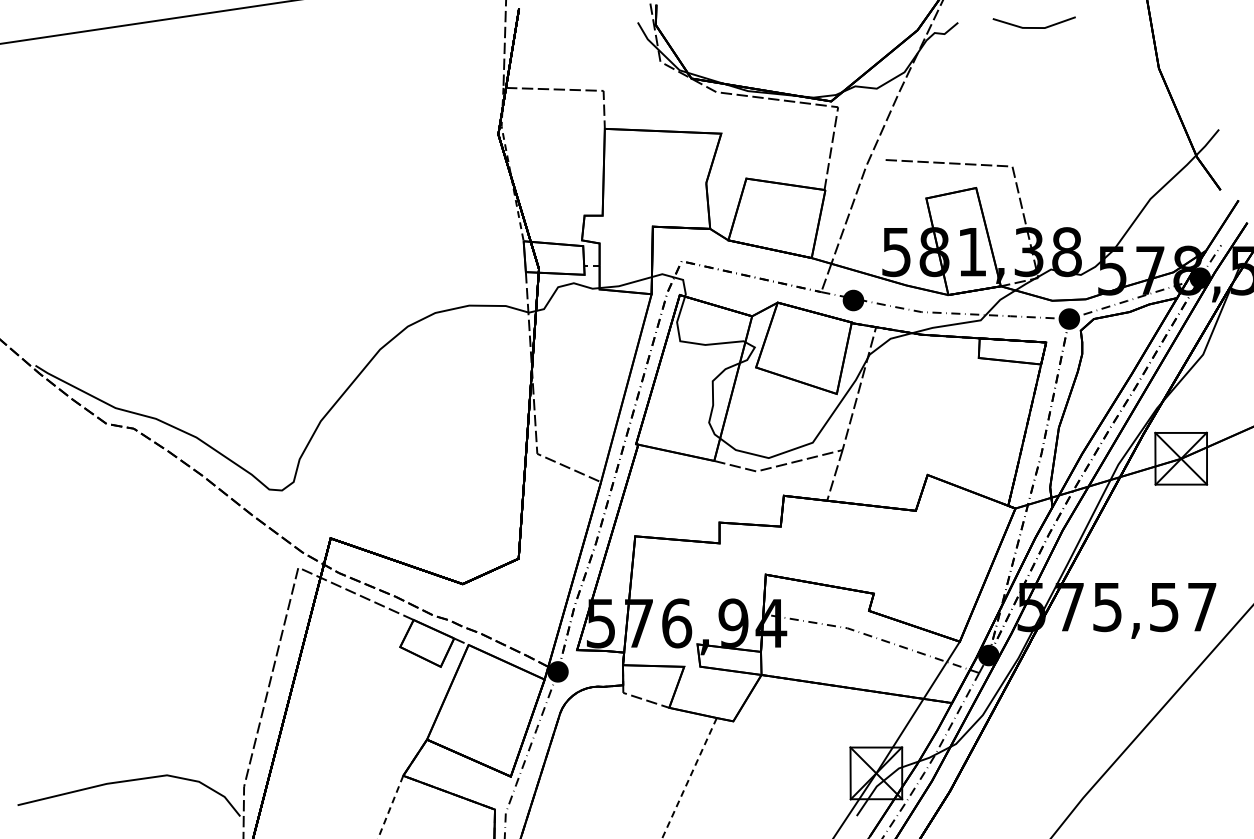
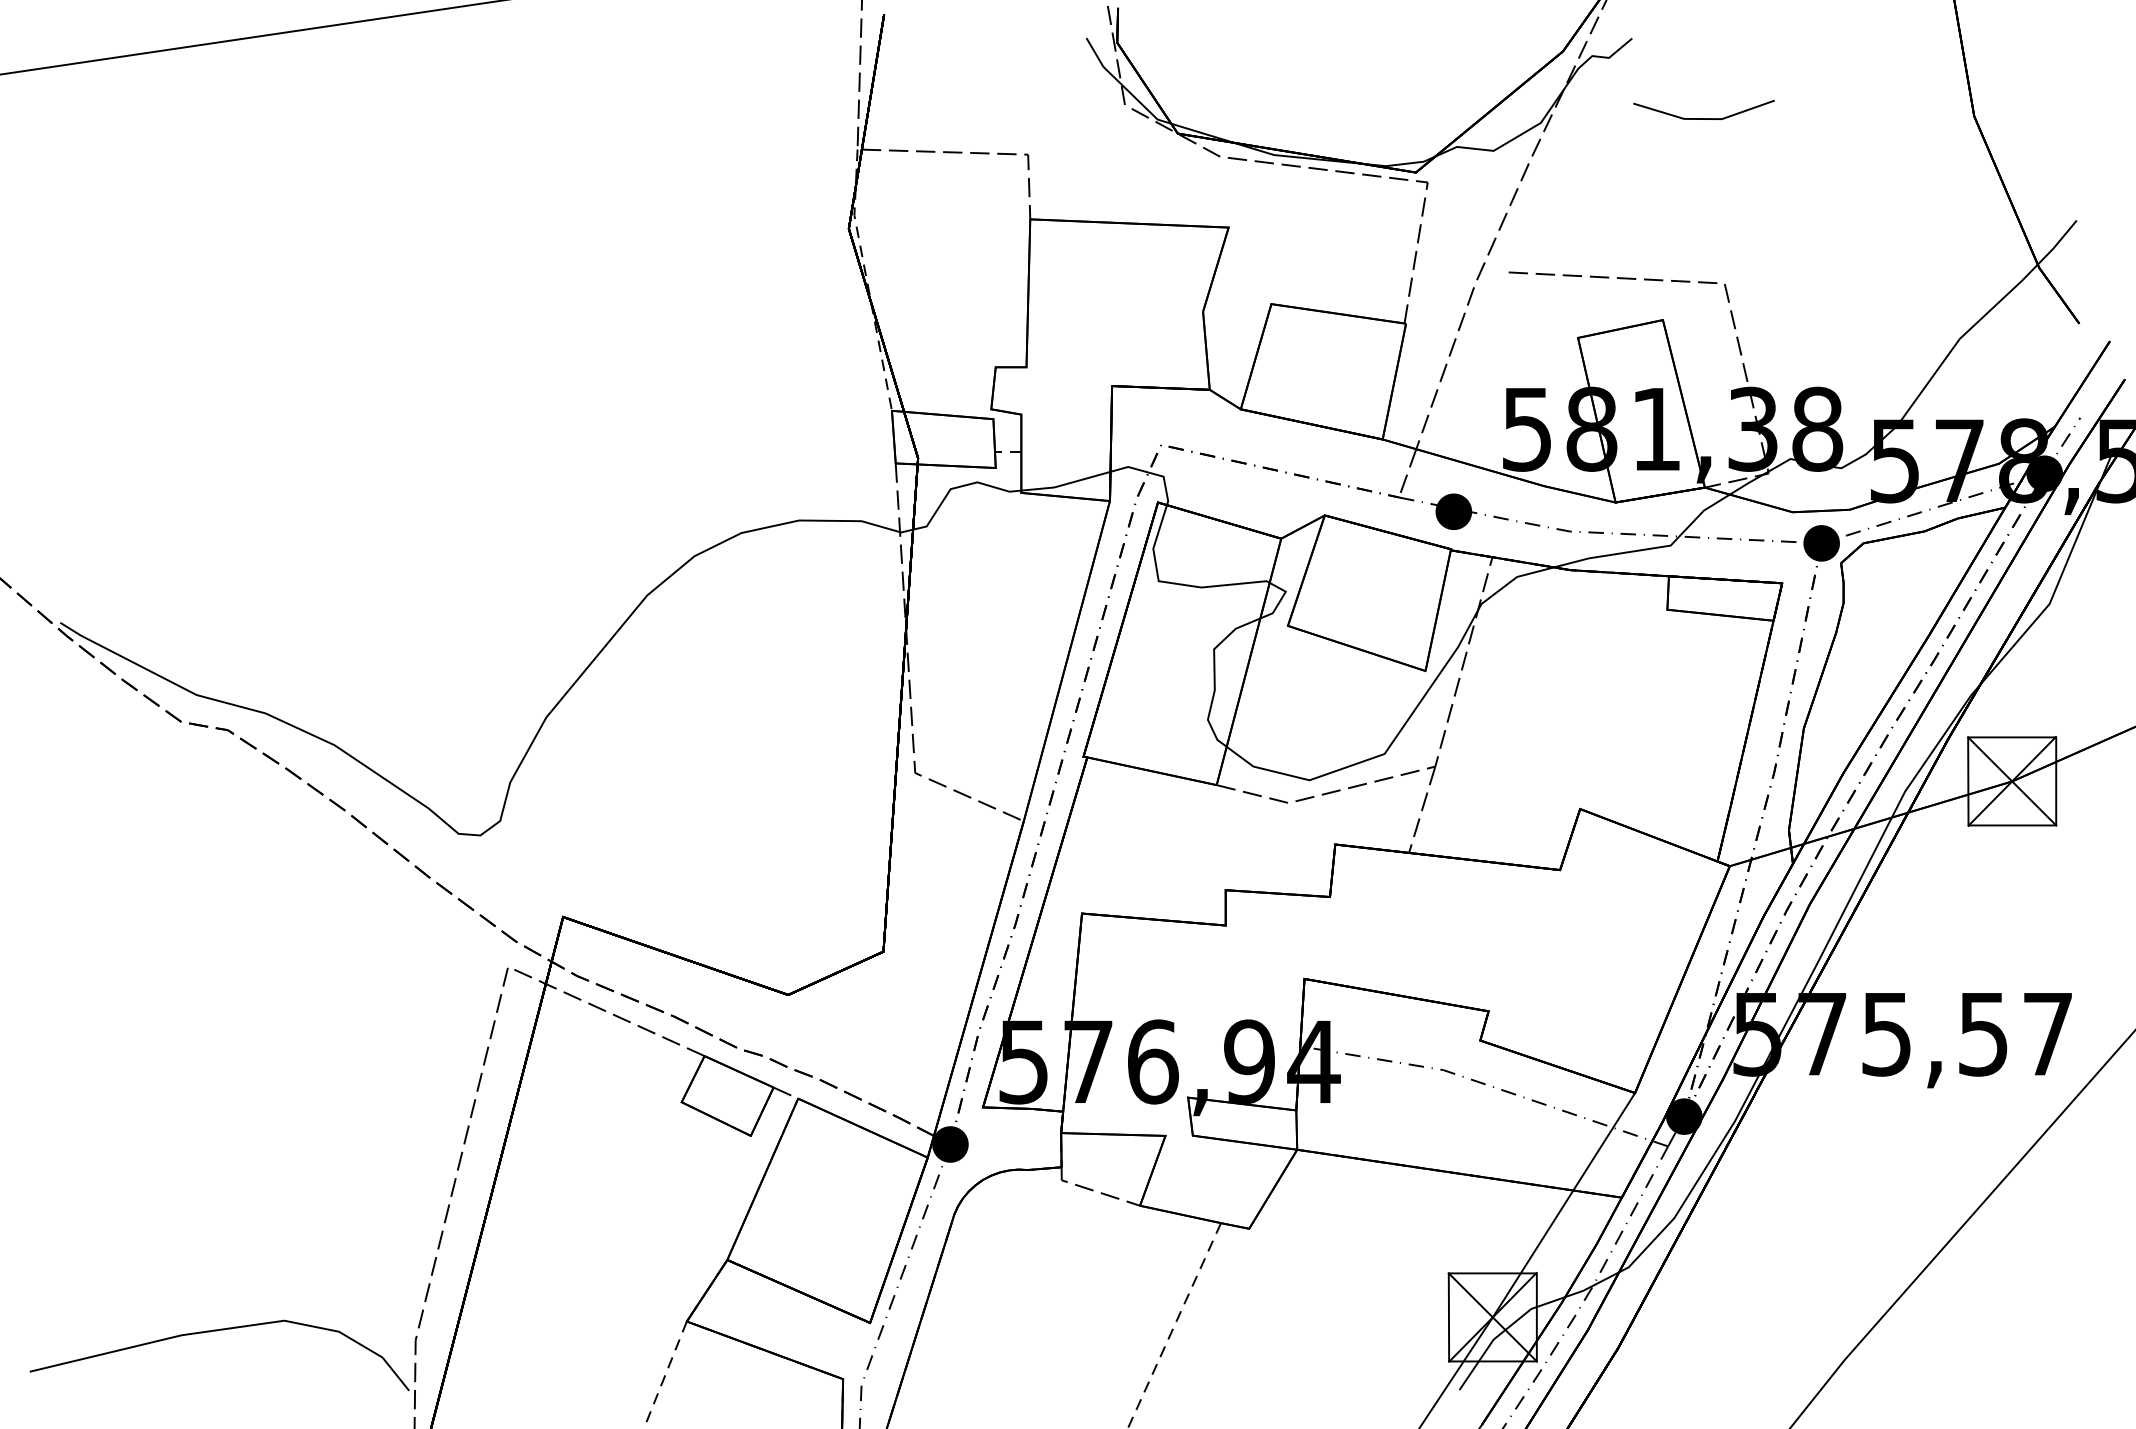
line: (1033, 27) -> (1702, 118), moved

